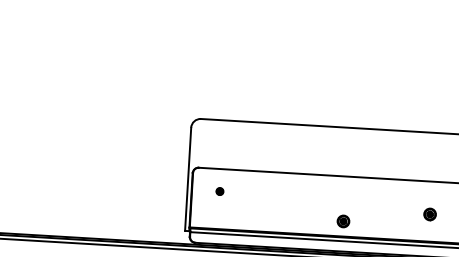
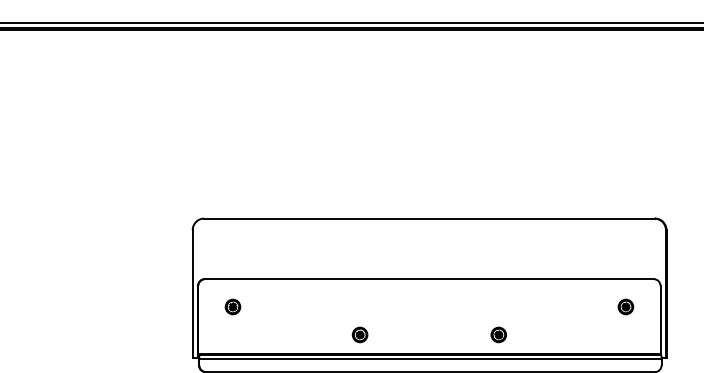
part: (219, 191) -> (232, 306), size x1.67
part: (429, 214) -> (498, 334), moved
part: (343, 221) -> (359, 334), moved

